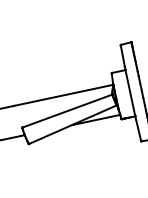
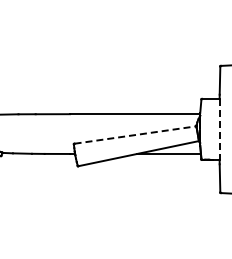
line: (130, 93) -> (219, 129), solid -> dashed
line: (67, 111) -> (135, 135), solid -> dashed

